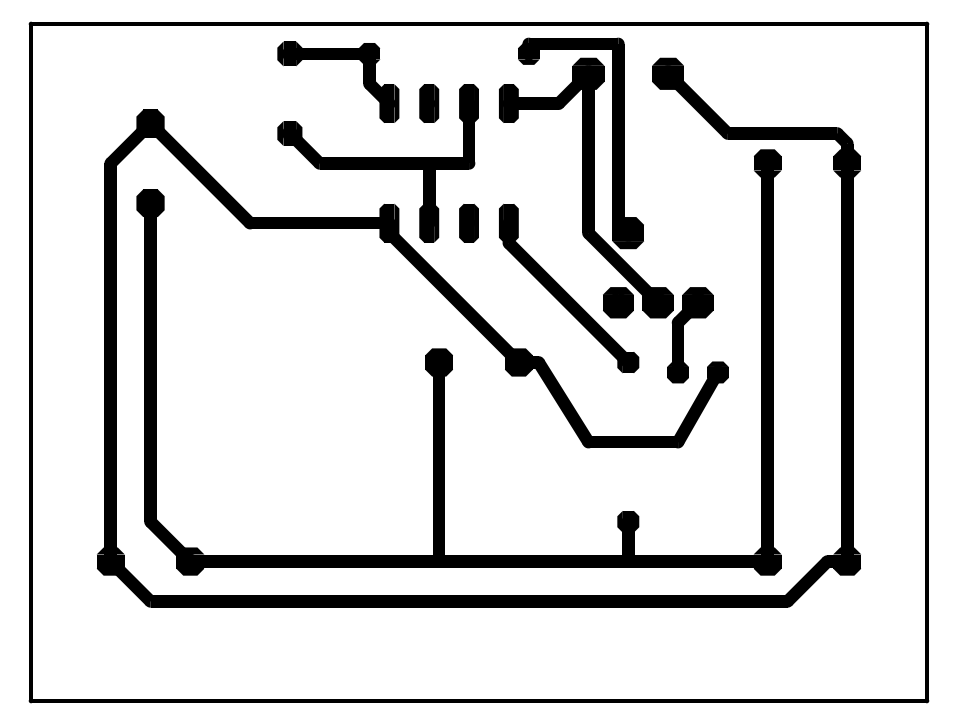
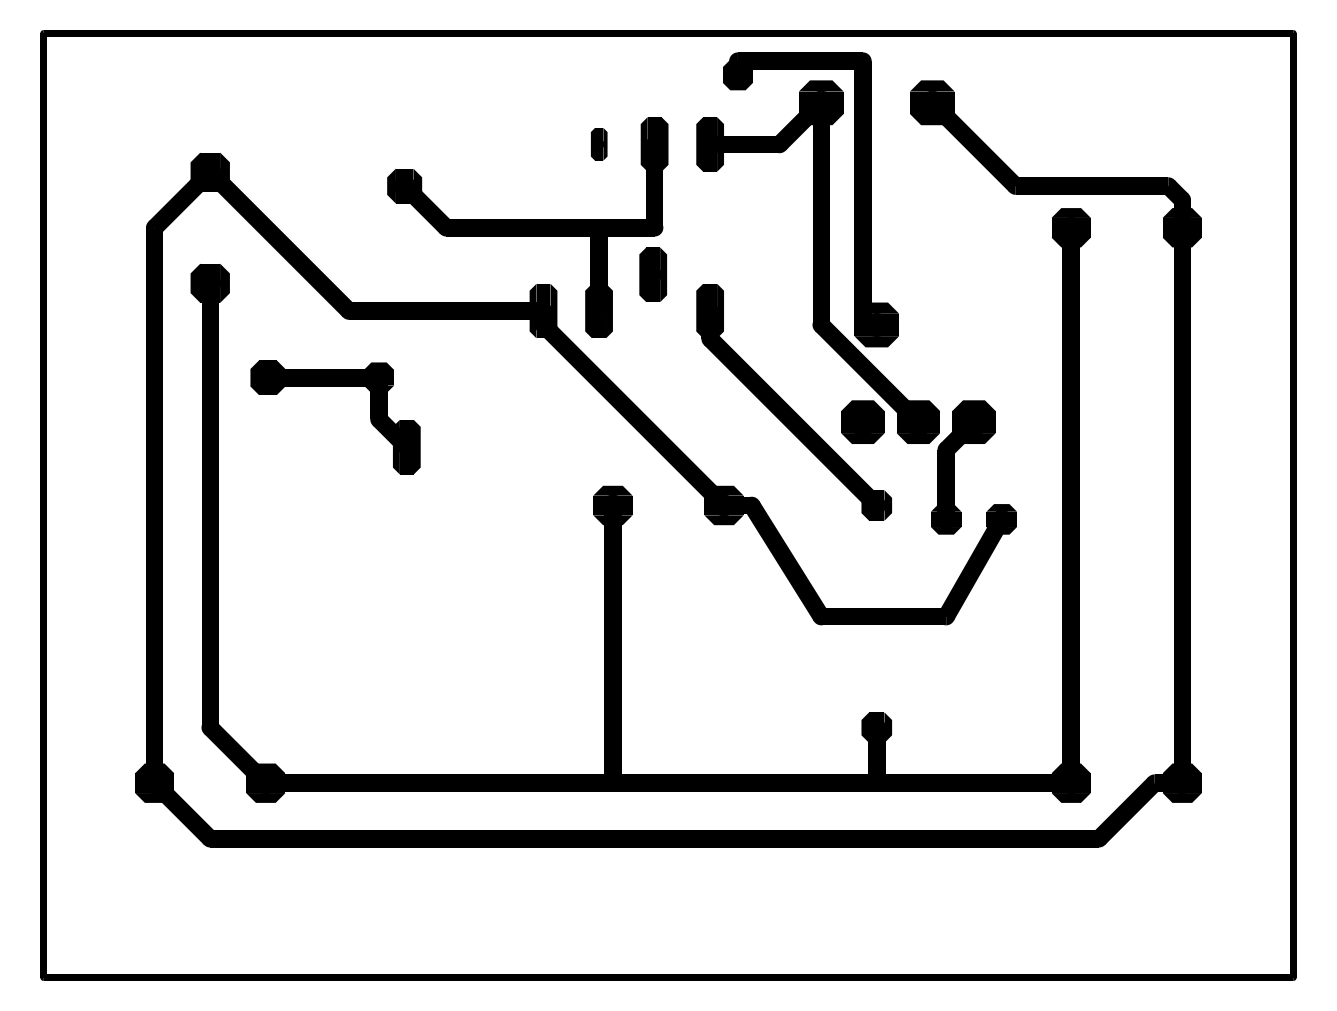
part: (338, 59) -> (335, 385), moved
part: (429, 103) -> (599, 144), size x0.6
part: (468, 223) -> (652, 275), moved

